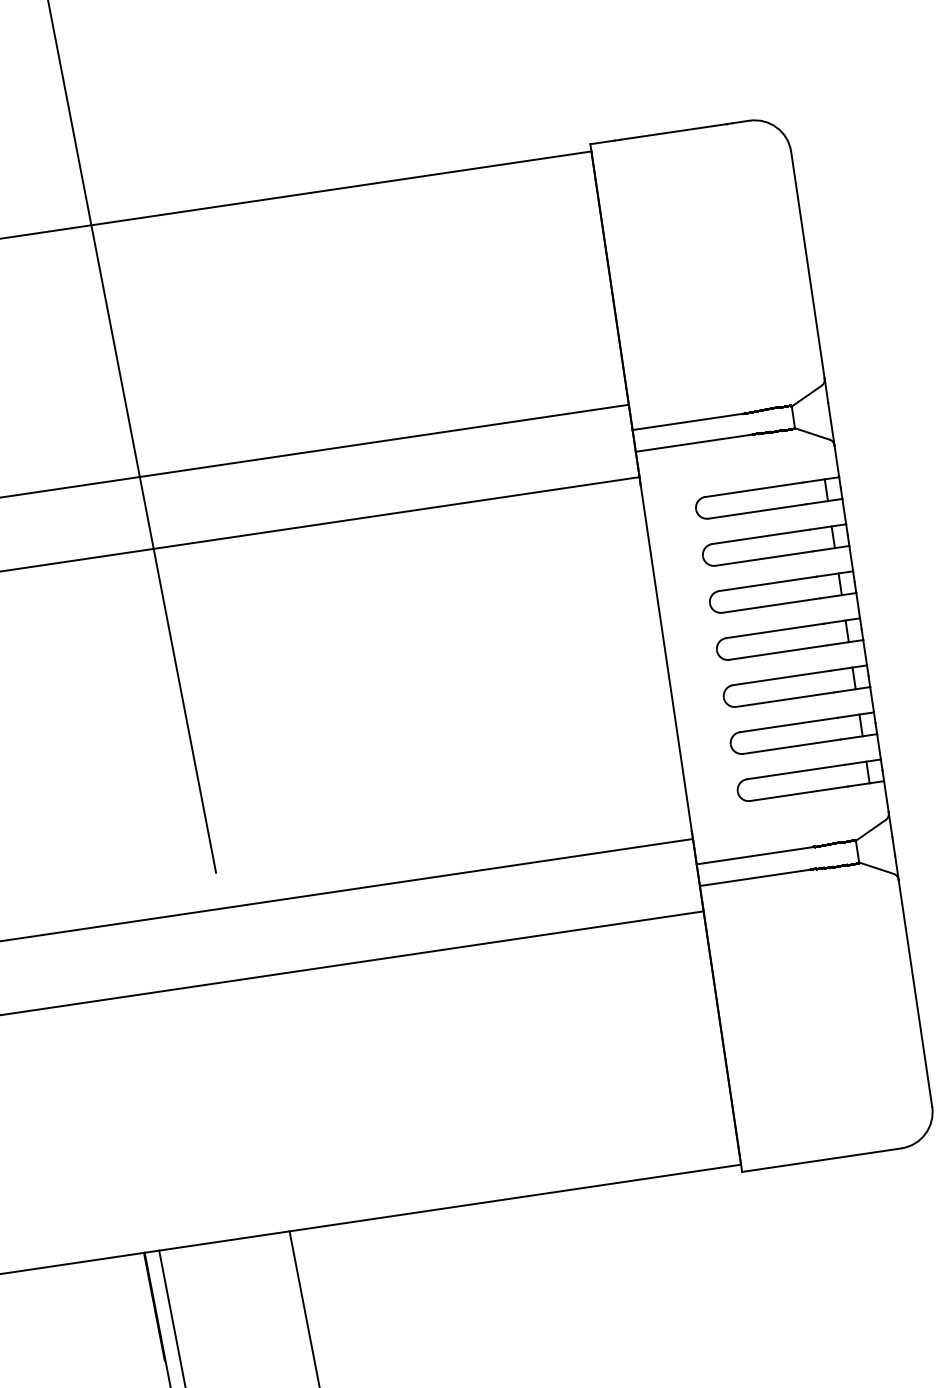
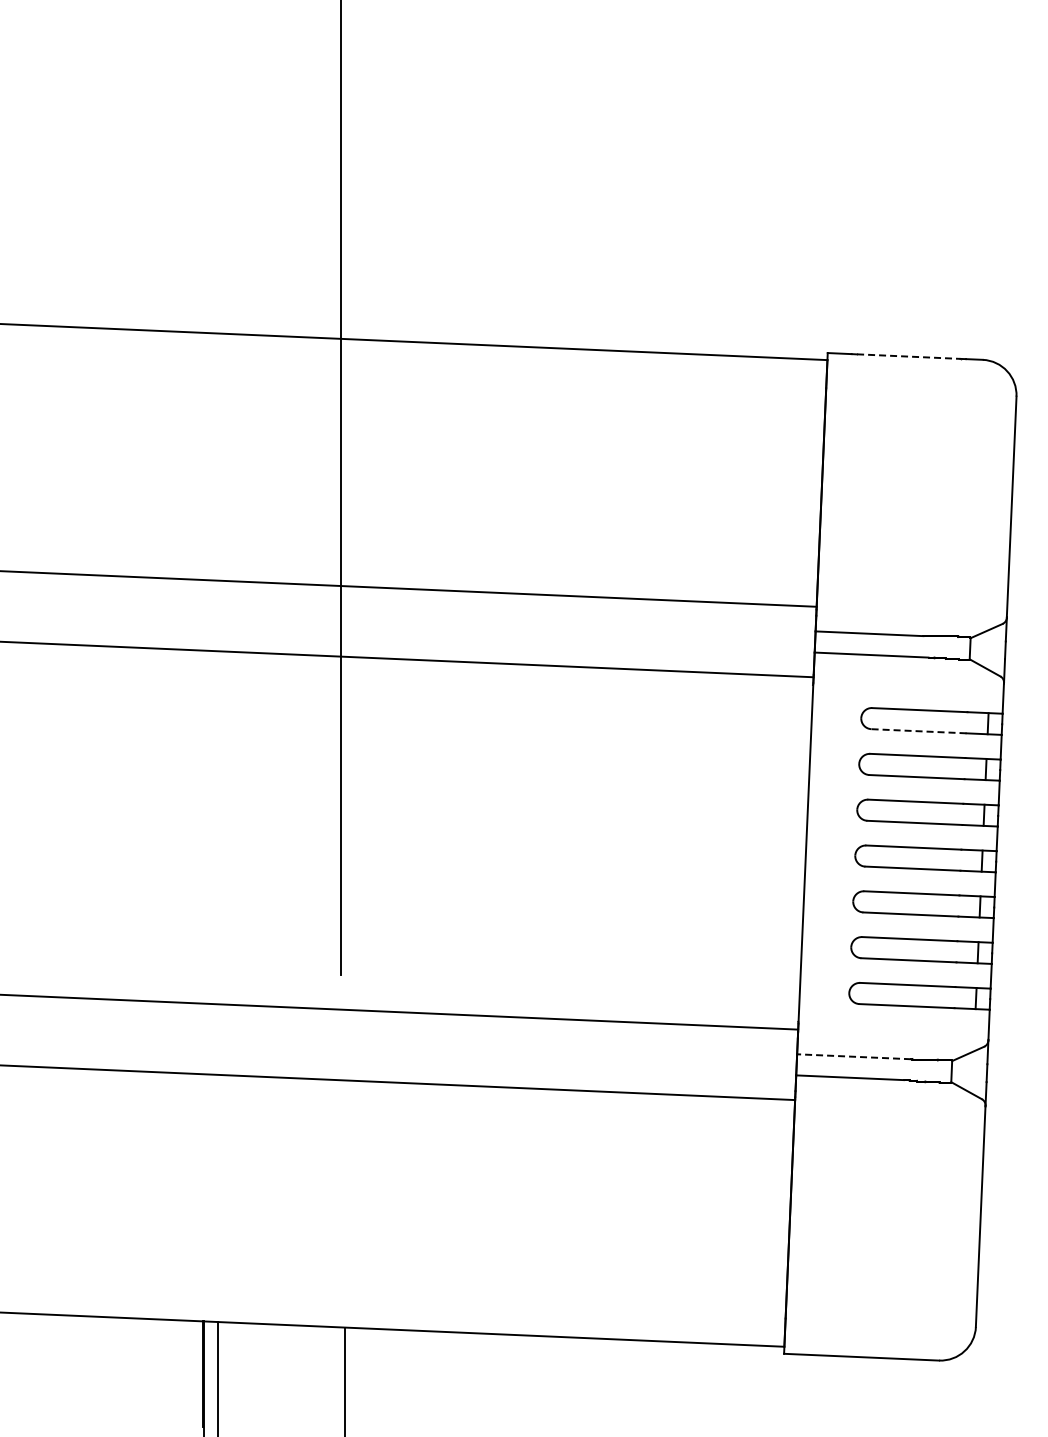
line: (673, 131) -> (908, 356), solid -> dashed
line: (756, 511) -> (918, 731), solid -> dashed
line: (755, 855) -> (854, 1056), solid -> dashed

